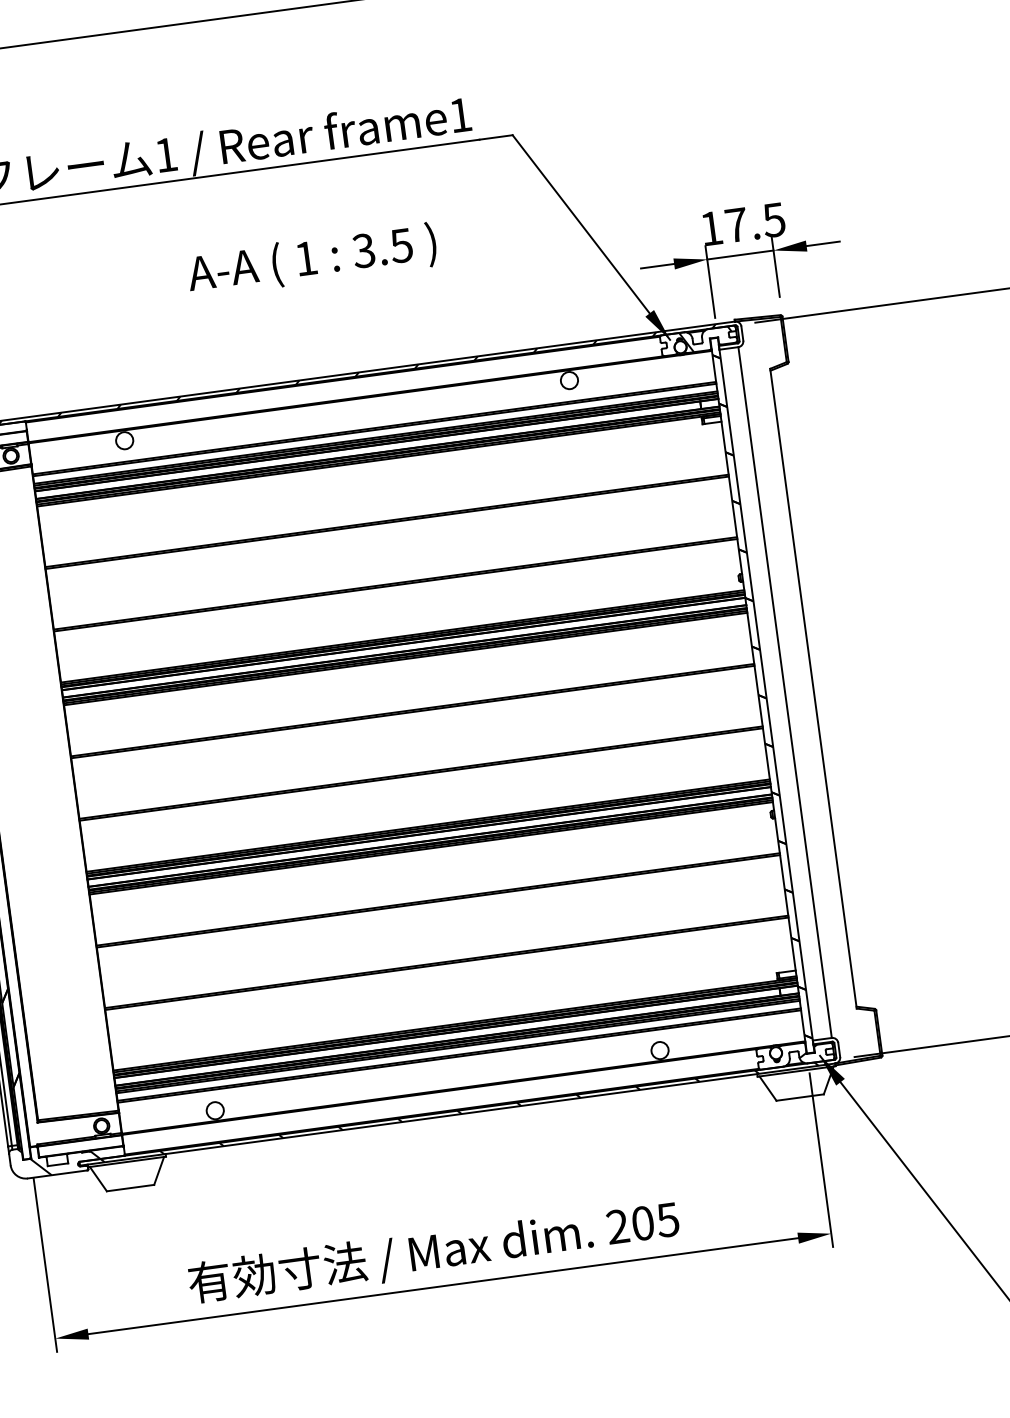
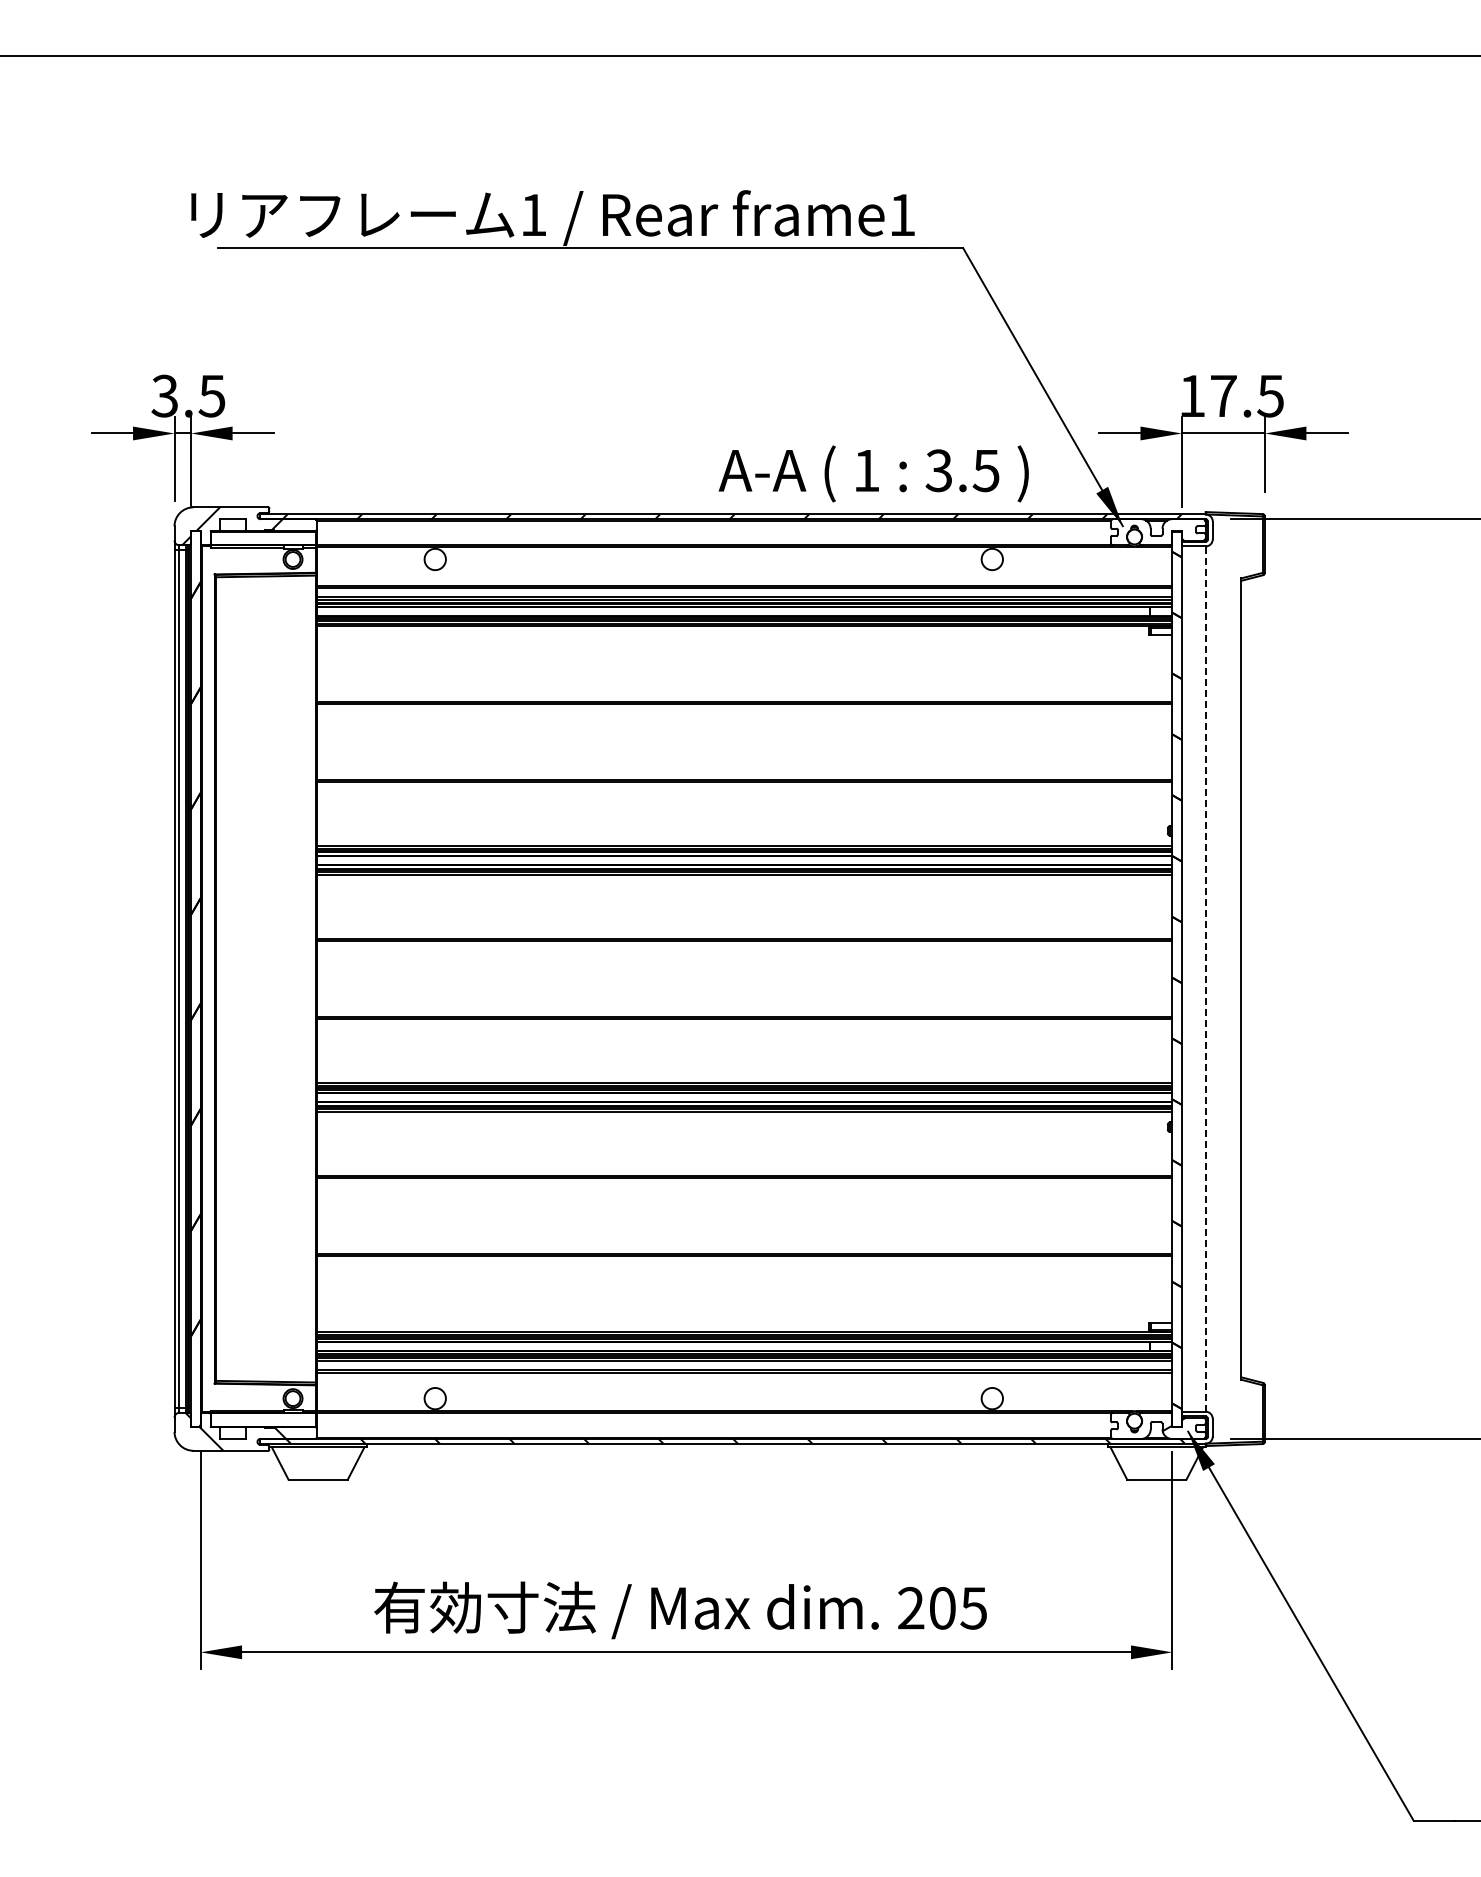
text: (311, 260) -> (873, 473), moved
hatch: (708, 339) -> (1170, 532), removed
line: (785, 692) -> (1205, 979), solid -> dashed

